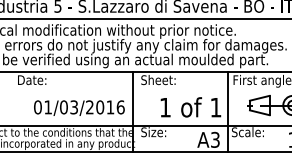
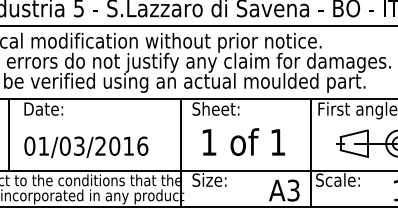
line: (6, 98) -> (8, 134), added
text: (79, 107) -> (86, 146), moved
text: (190, 107) -> (243, 142), moved

